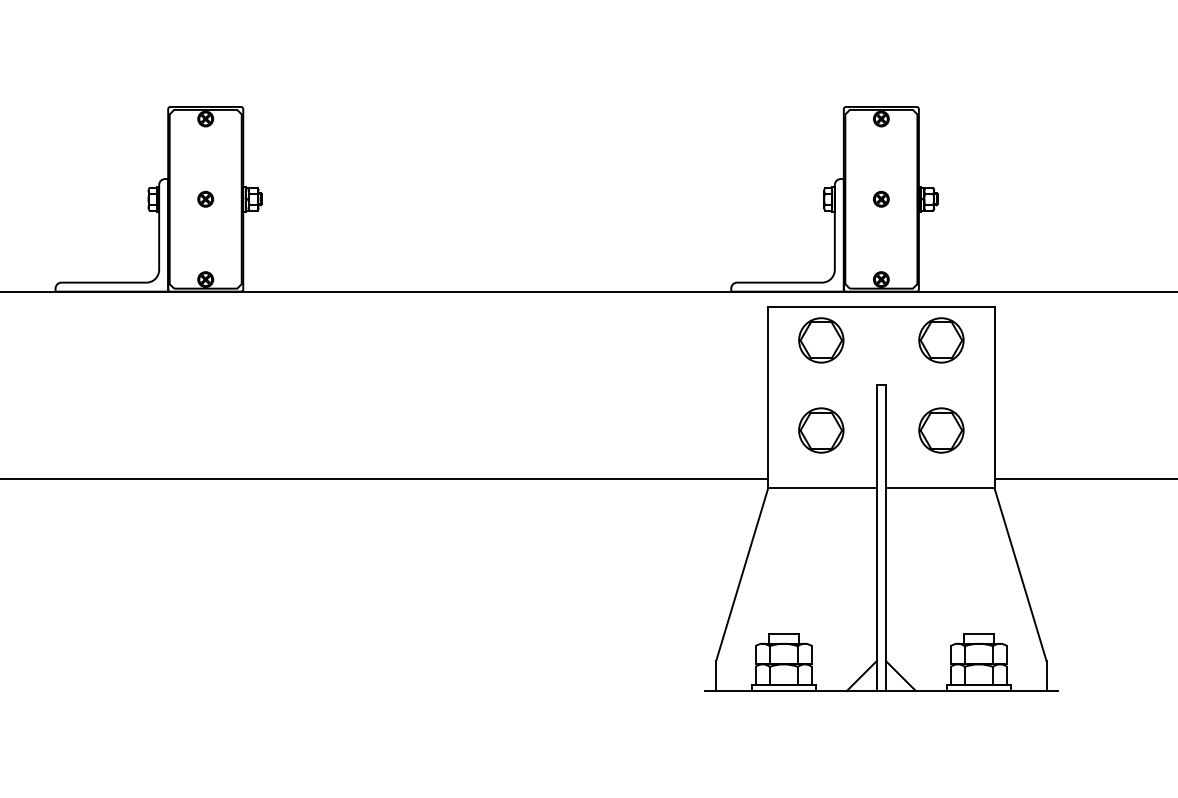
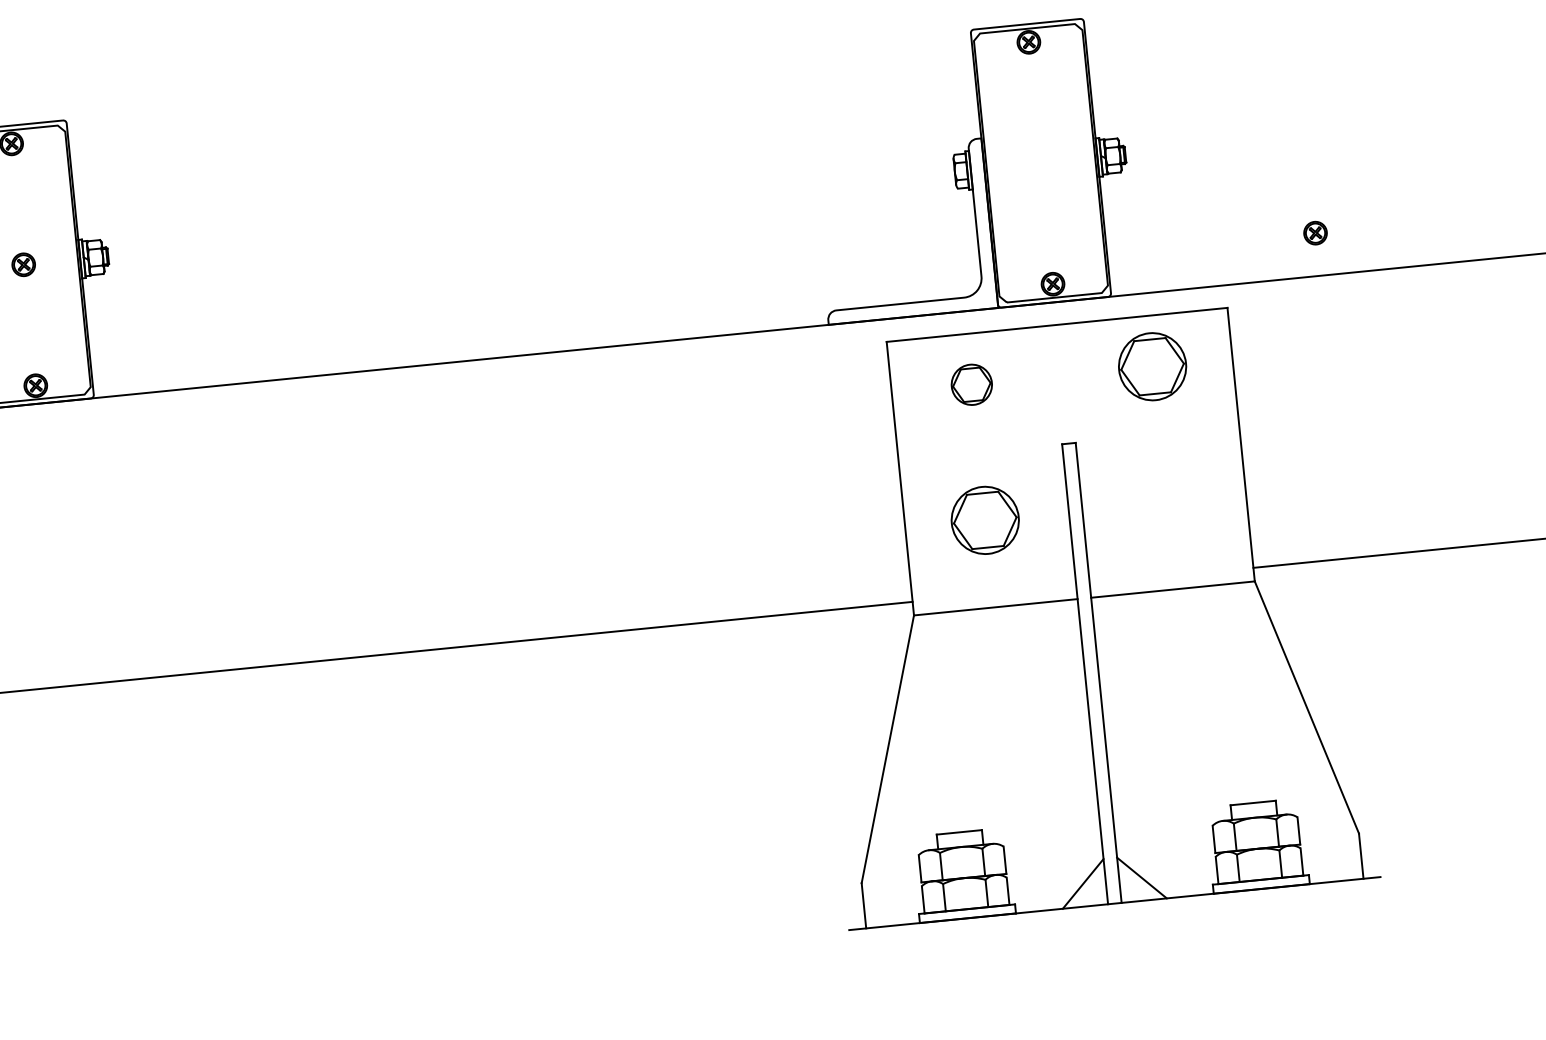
part: (881, 198) -> (1315, 231), moved
part: (821, 340) -> (972, 384), size x0.6
part: (941, 430) -> (1166, 502), removed

